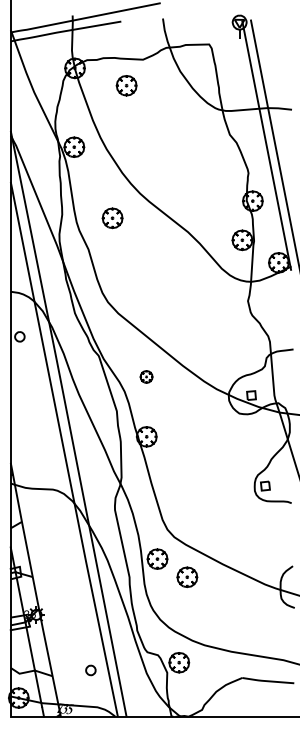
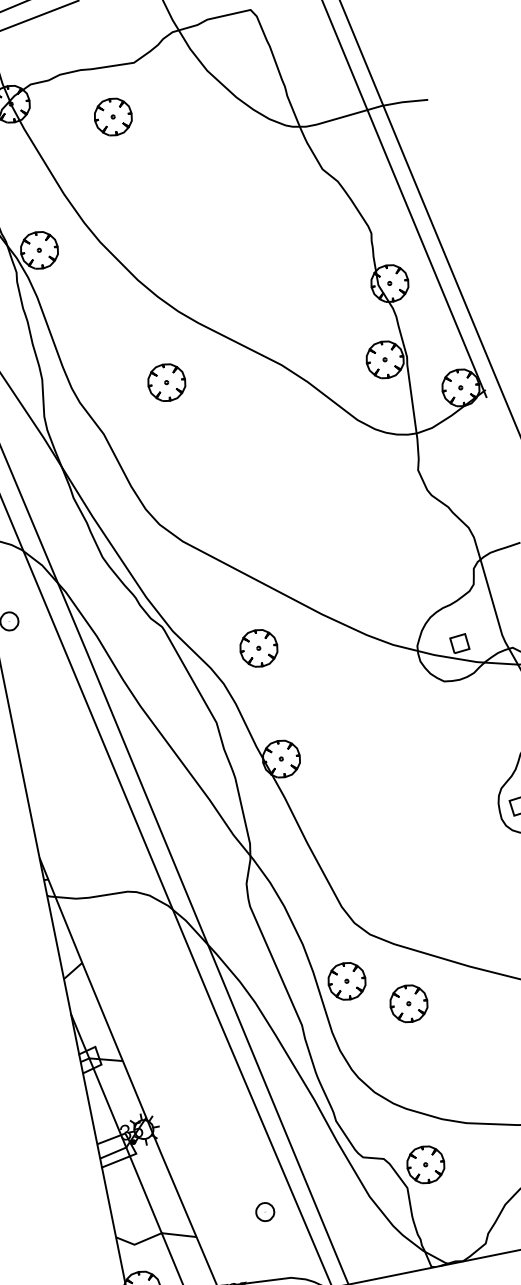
part: (112, 218) -> (166, 383), moved
part: (146, 376) -> (258, 647), size x1.67

